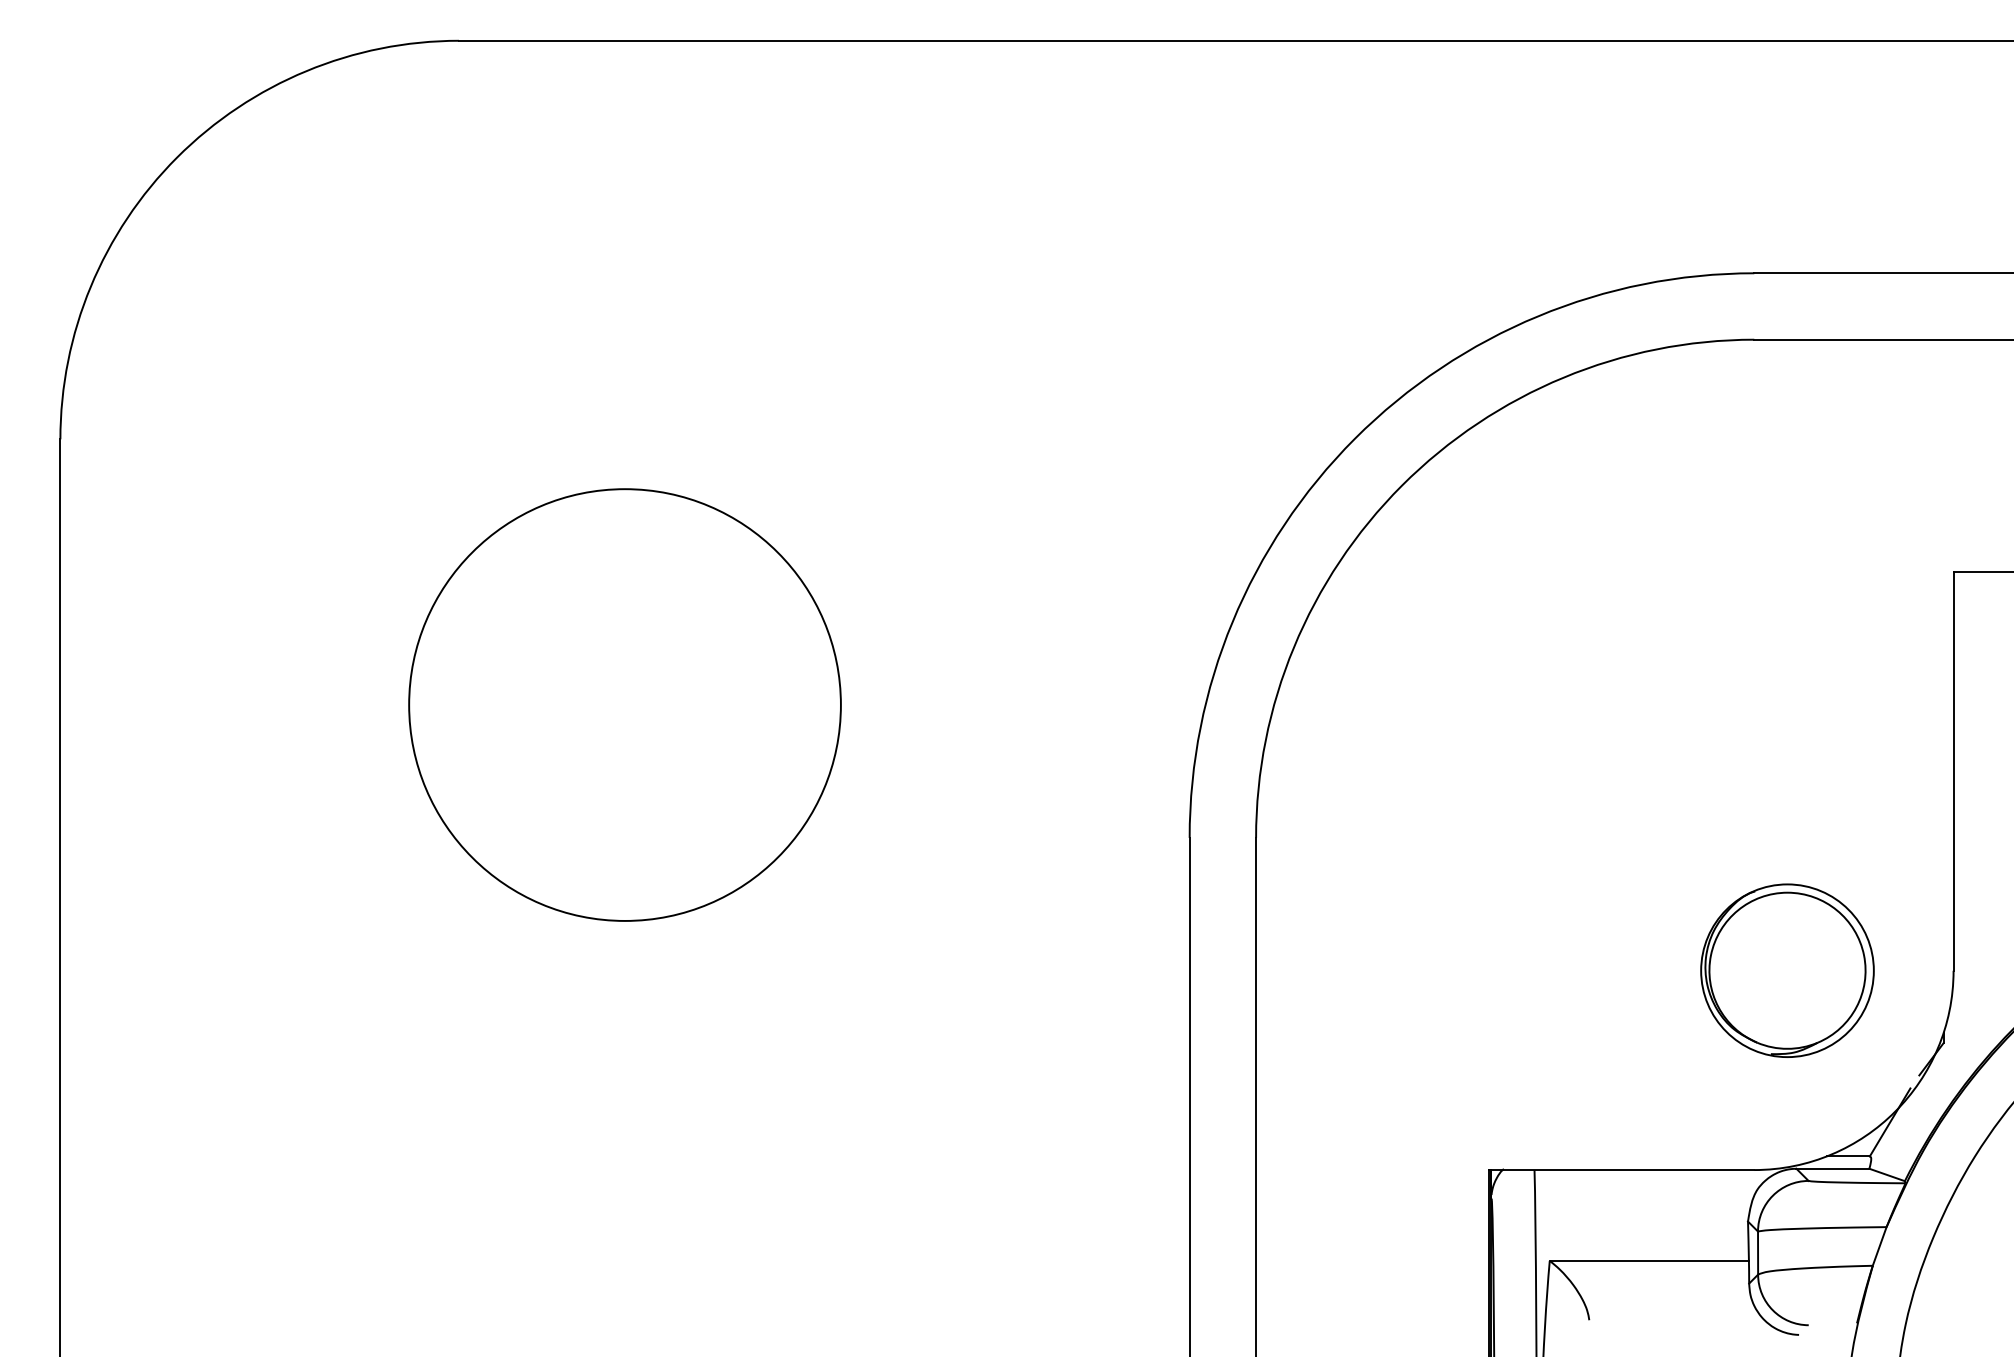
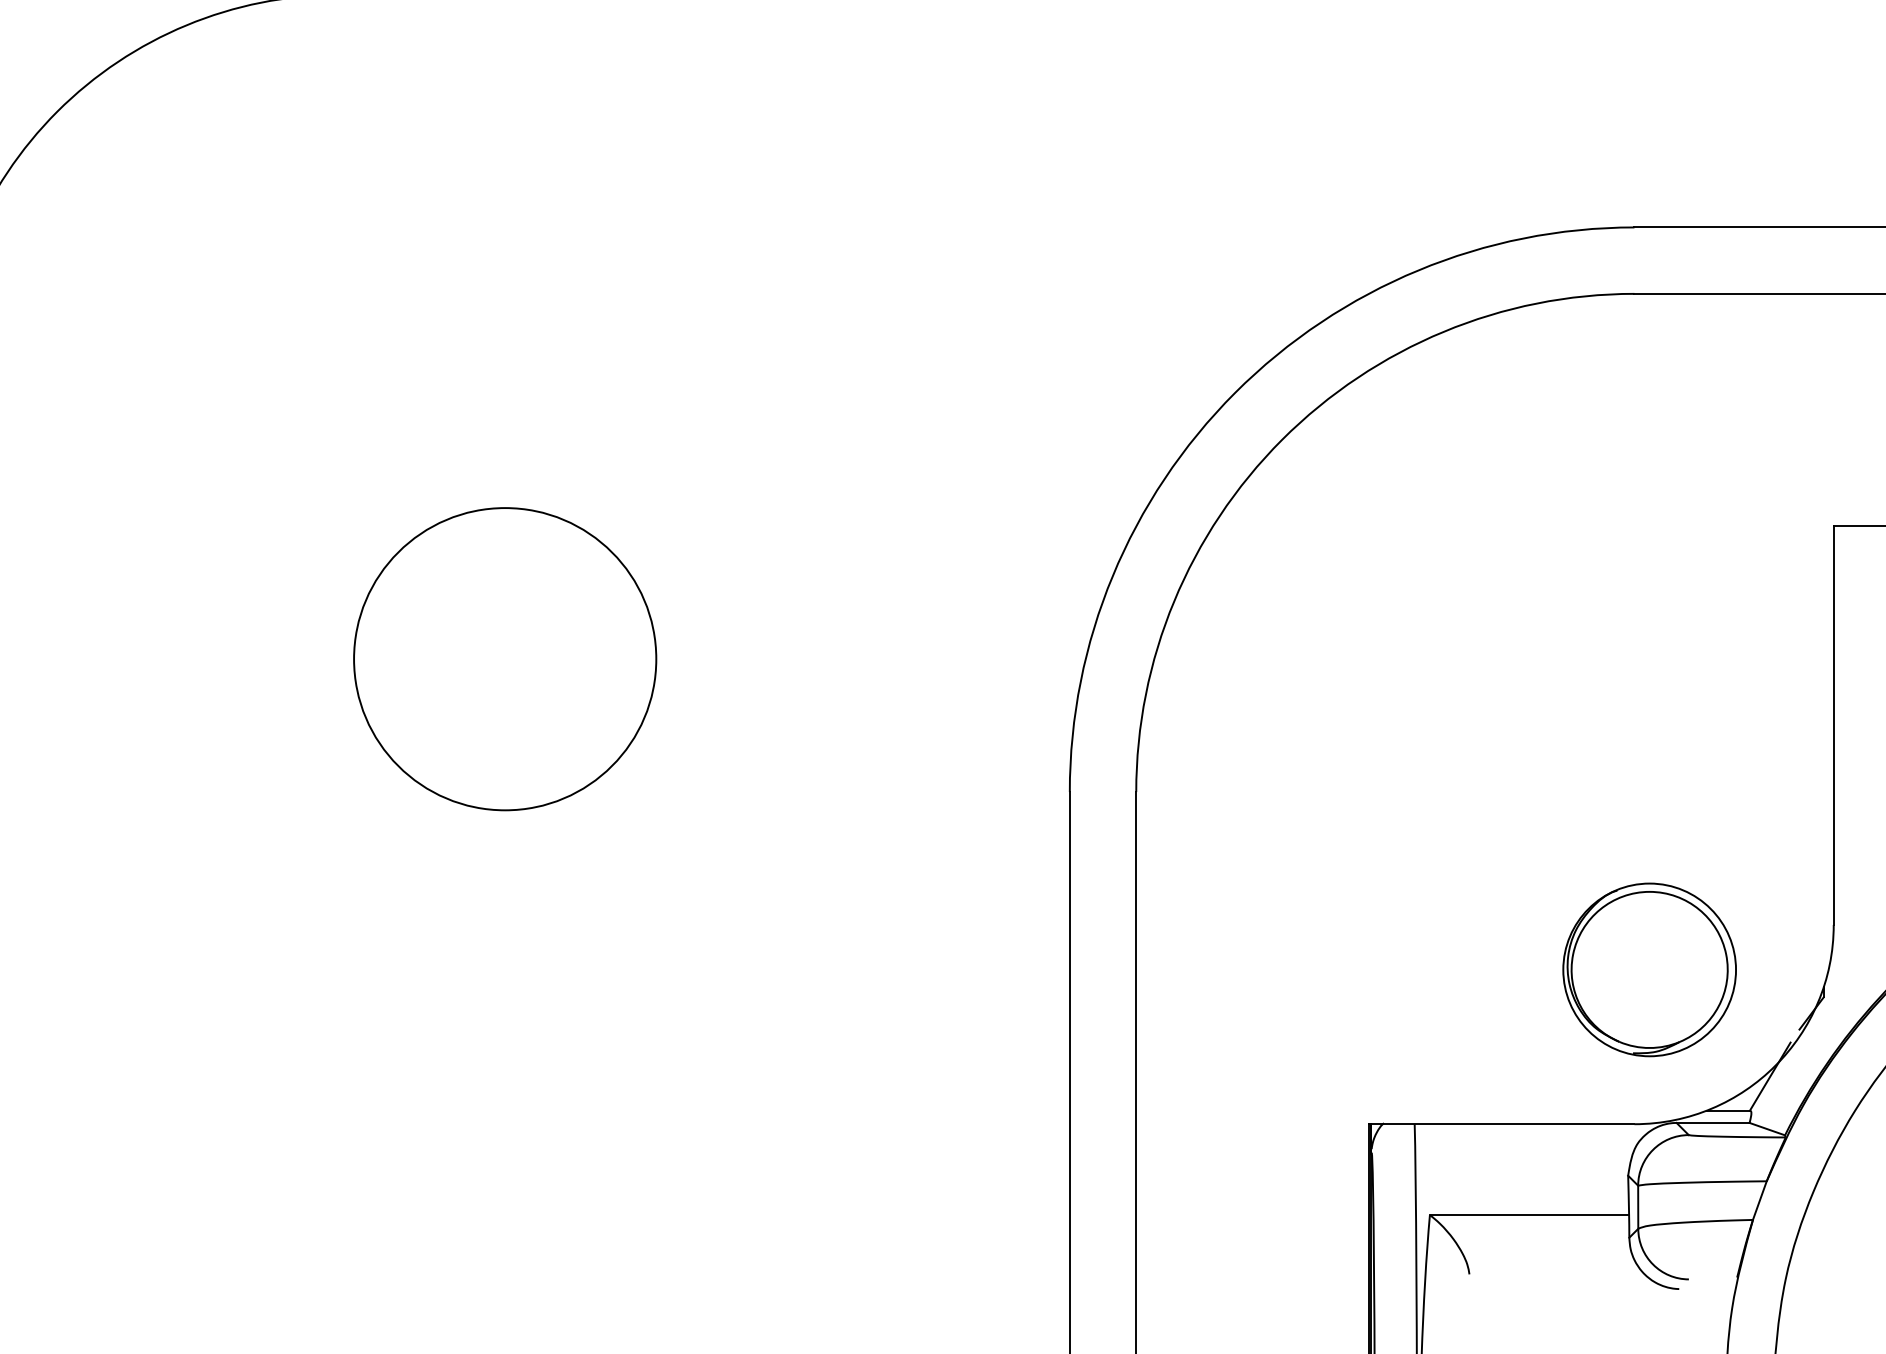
circle: (624, 704) -> (504, 658), size x0.7
part: (1787, 970) -> (1649, 969), moved

